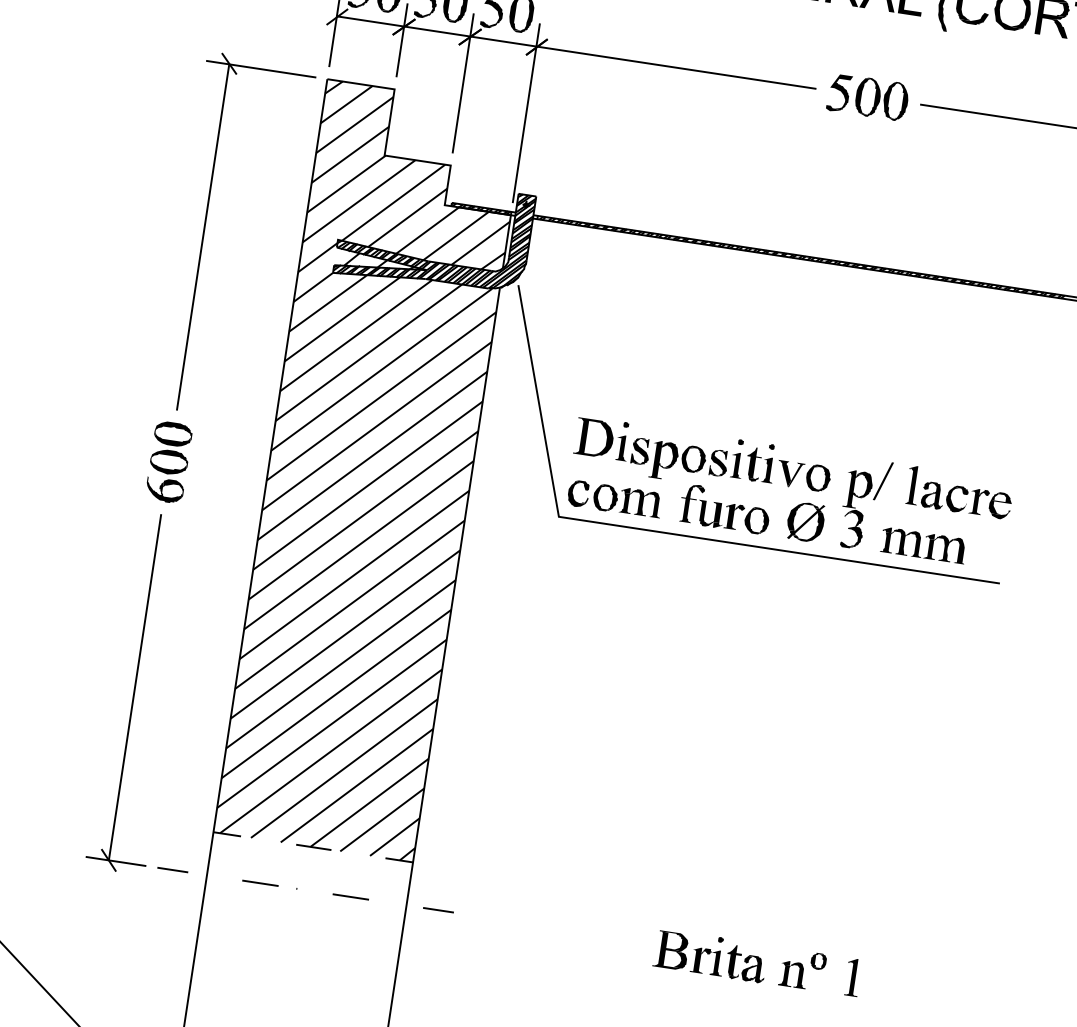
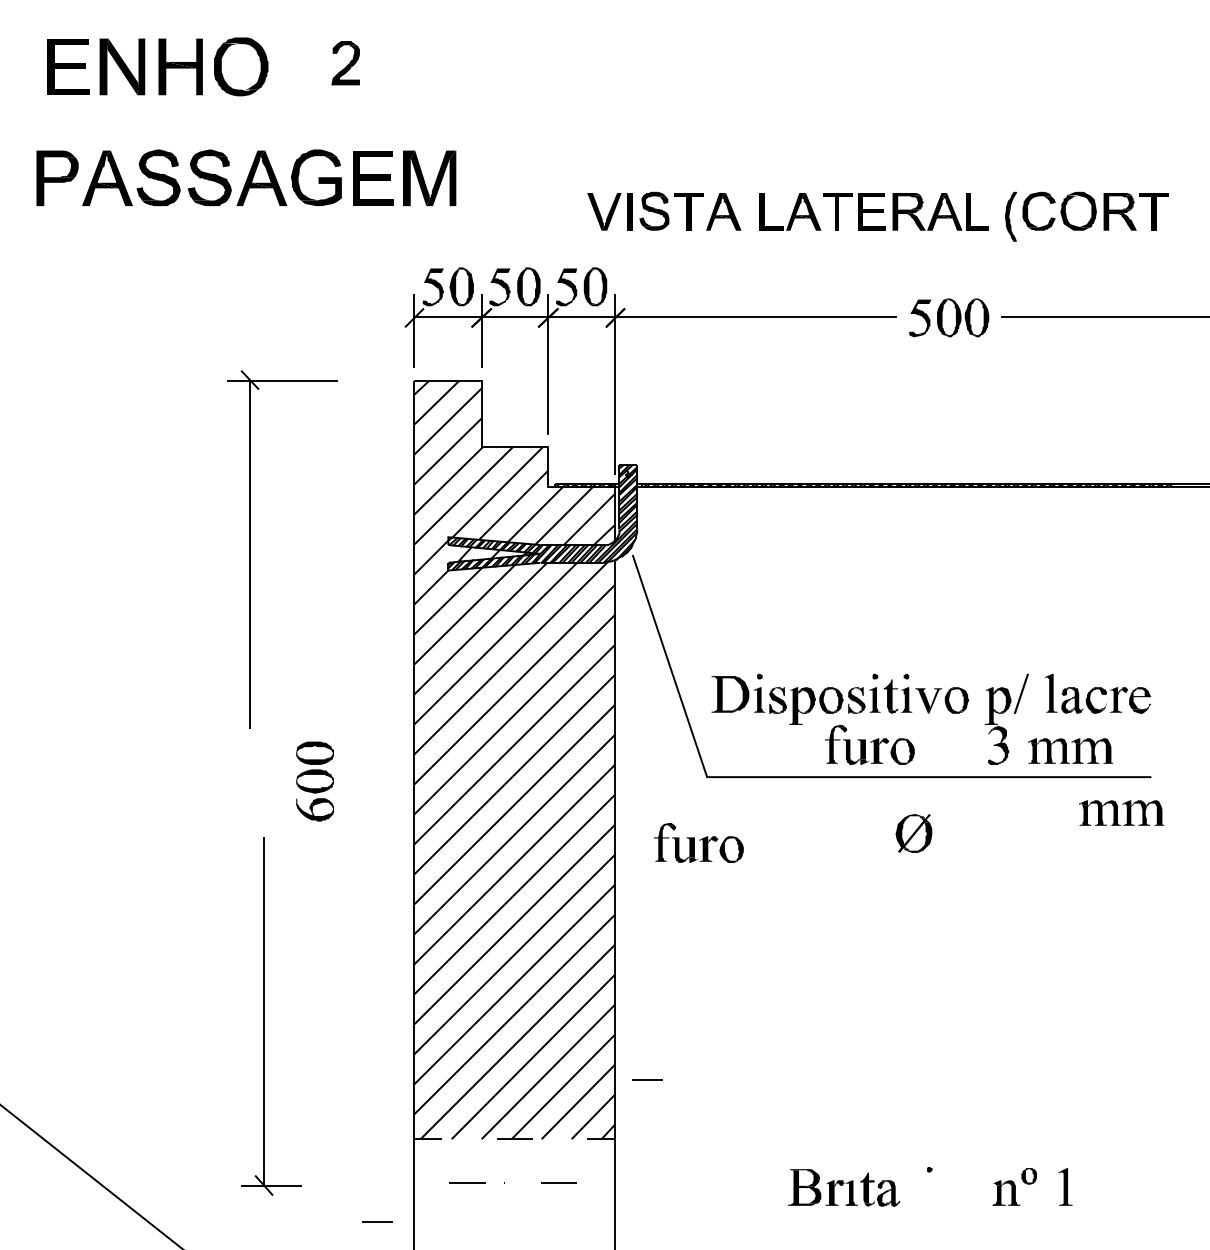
part: (204, 232) -> (250, 549), moved
part: (614, 499) -> (759, 751), removed
part: (805, 521) -> (913, 833), moved
part: (540, 580) -> (698, 842), added
part: (964, 614) -> (1121, 812), added
part: (134, 692) -> (264, 1016), moved
line: (172, 870) -> (377, 1221), moved
line: (438, 910) -> (647, 1079), moved
part: (711, 956) -> (844, 1187), moved

